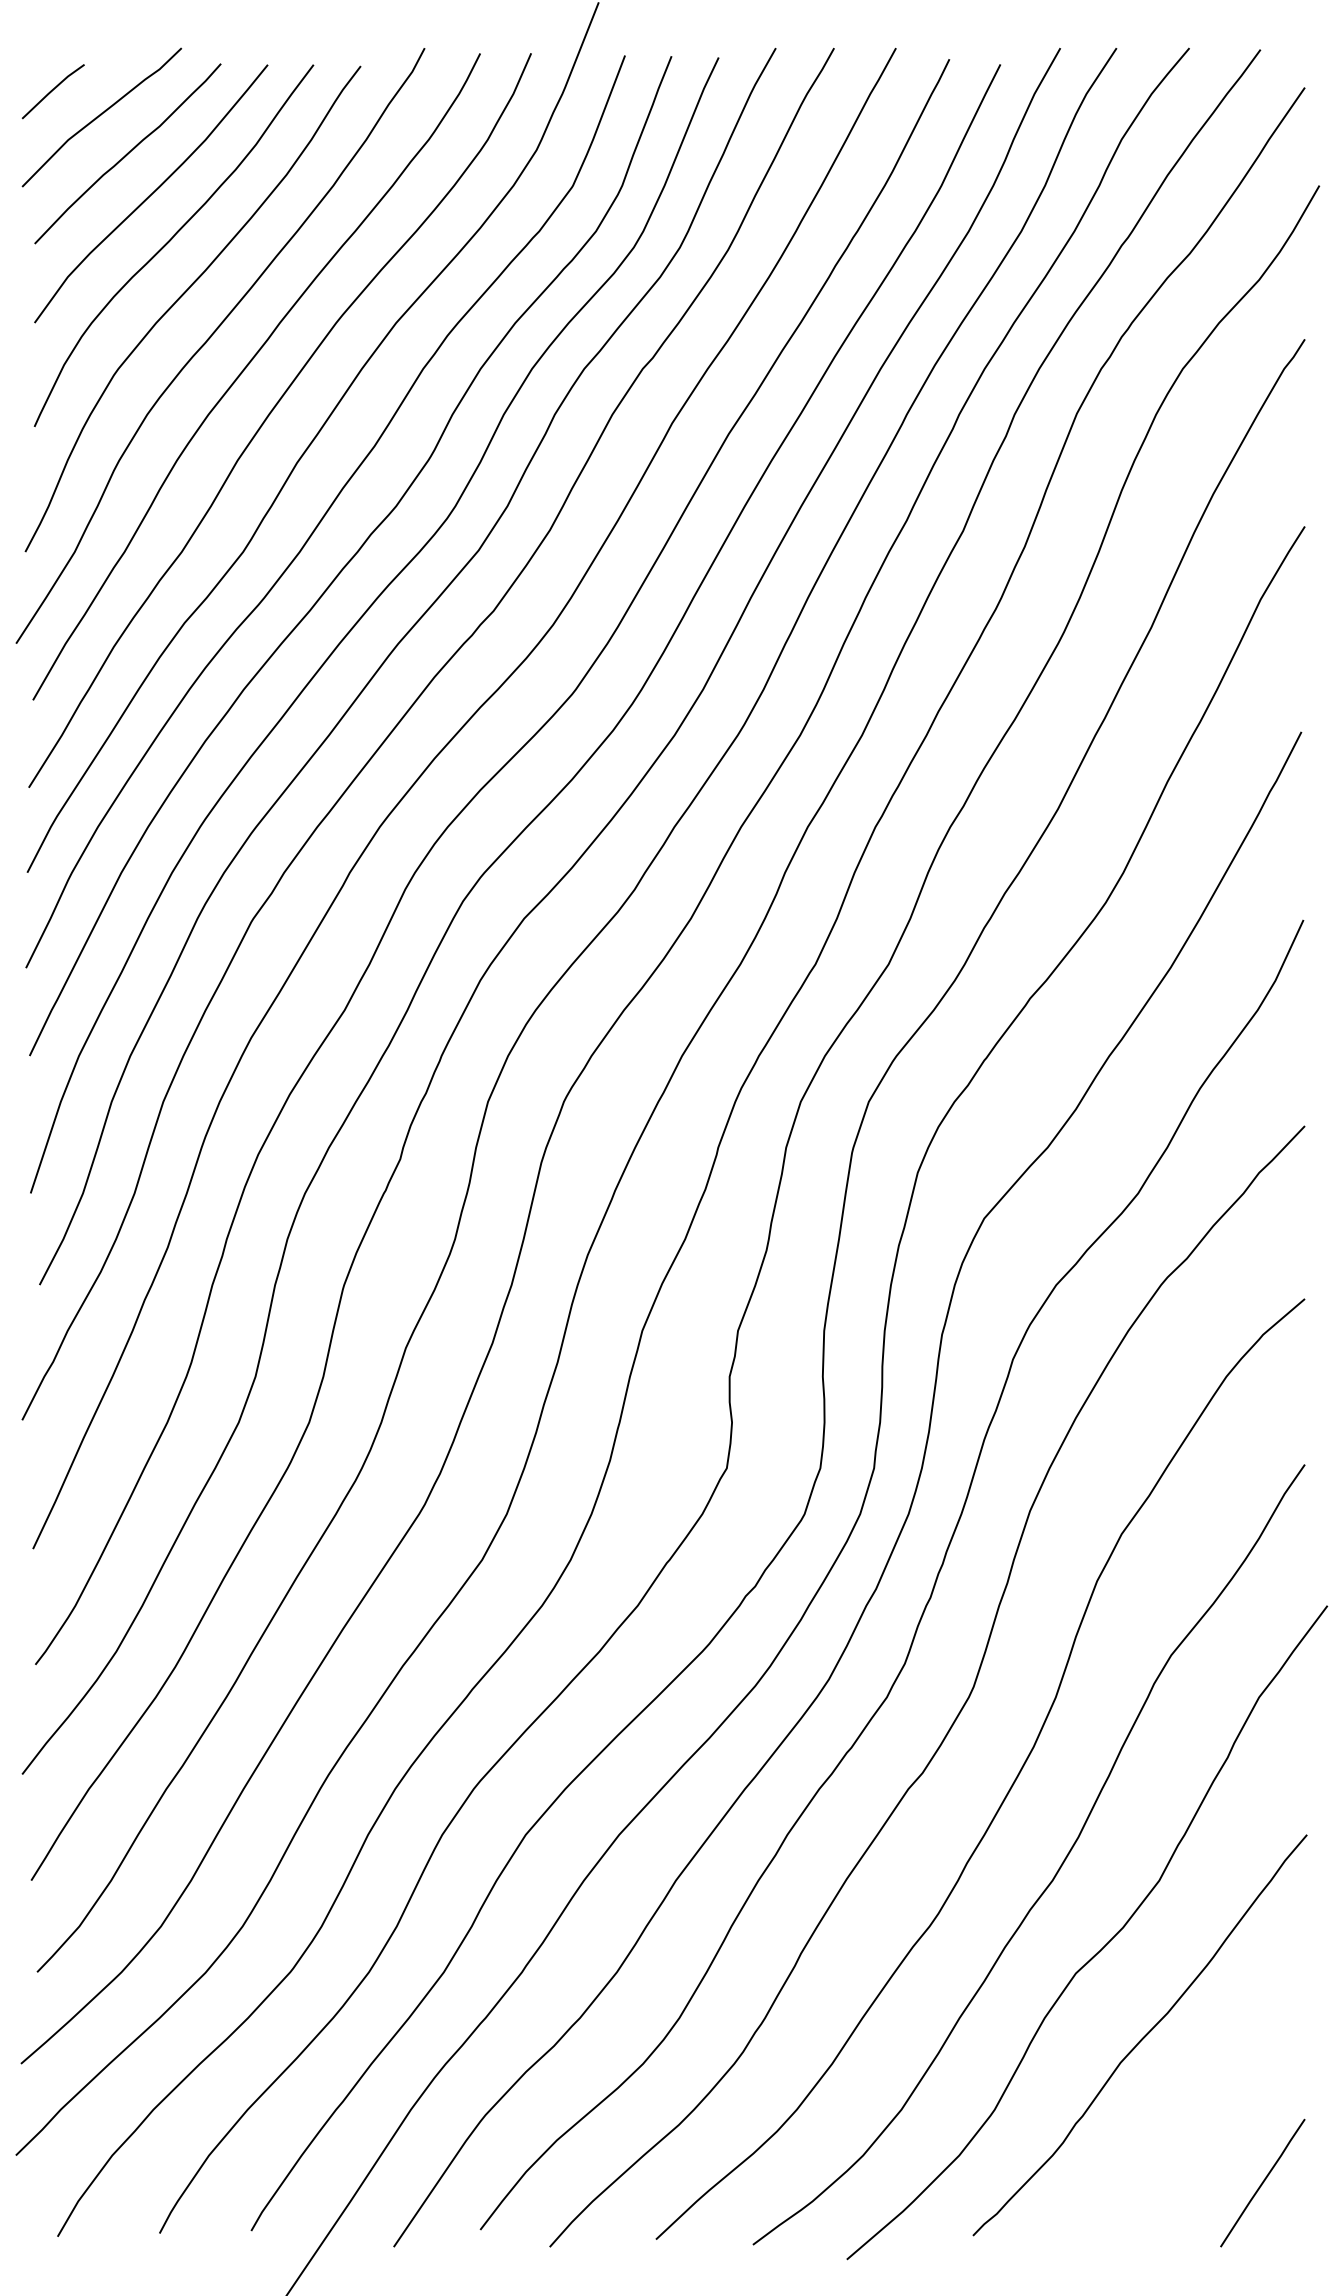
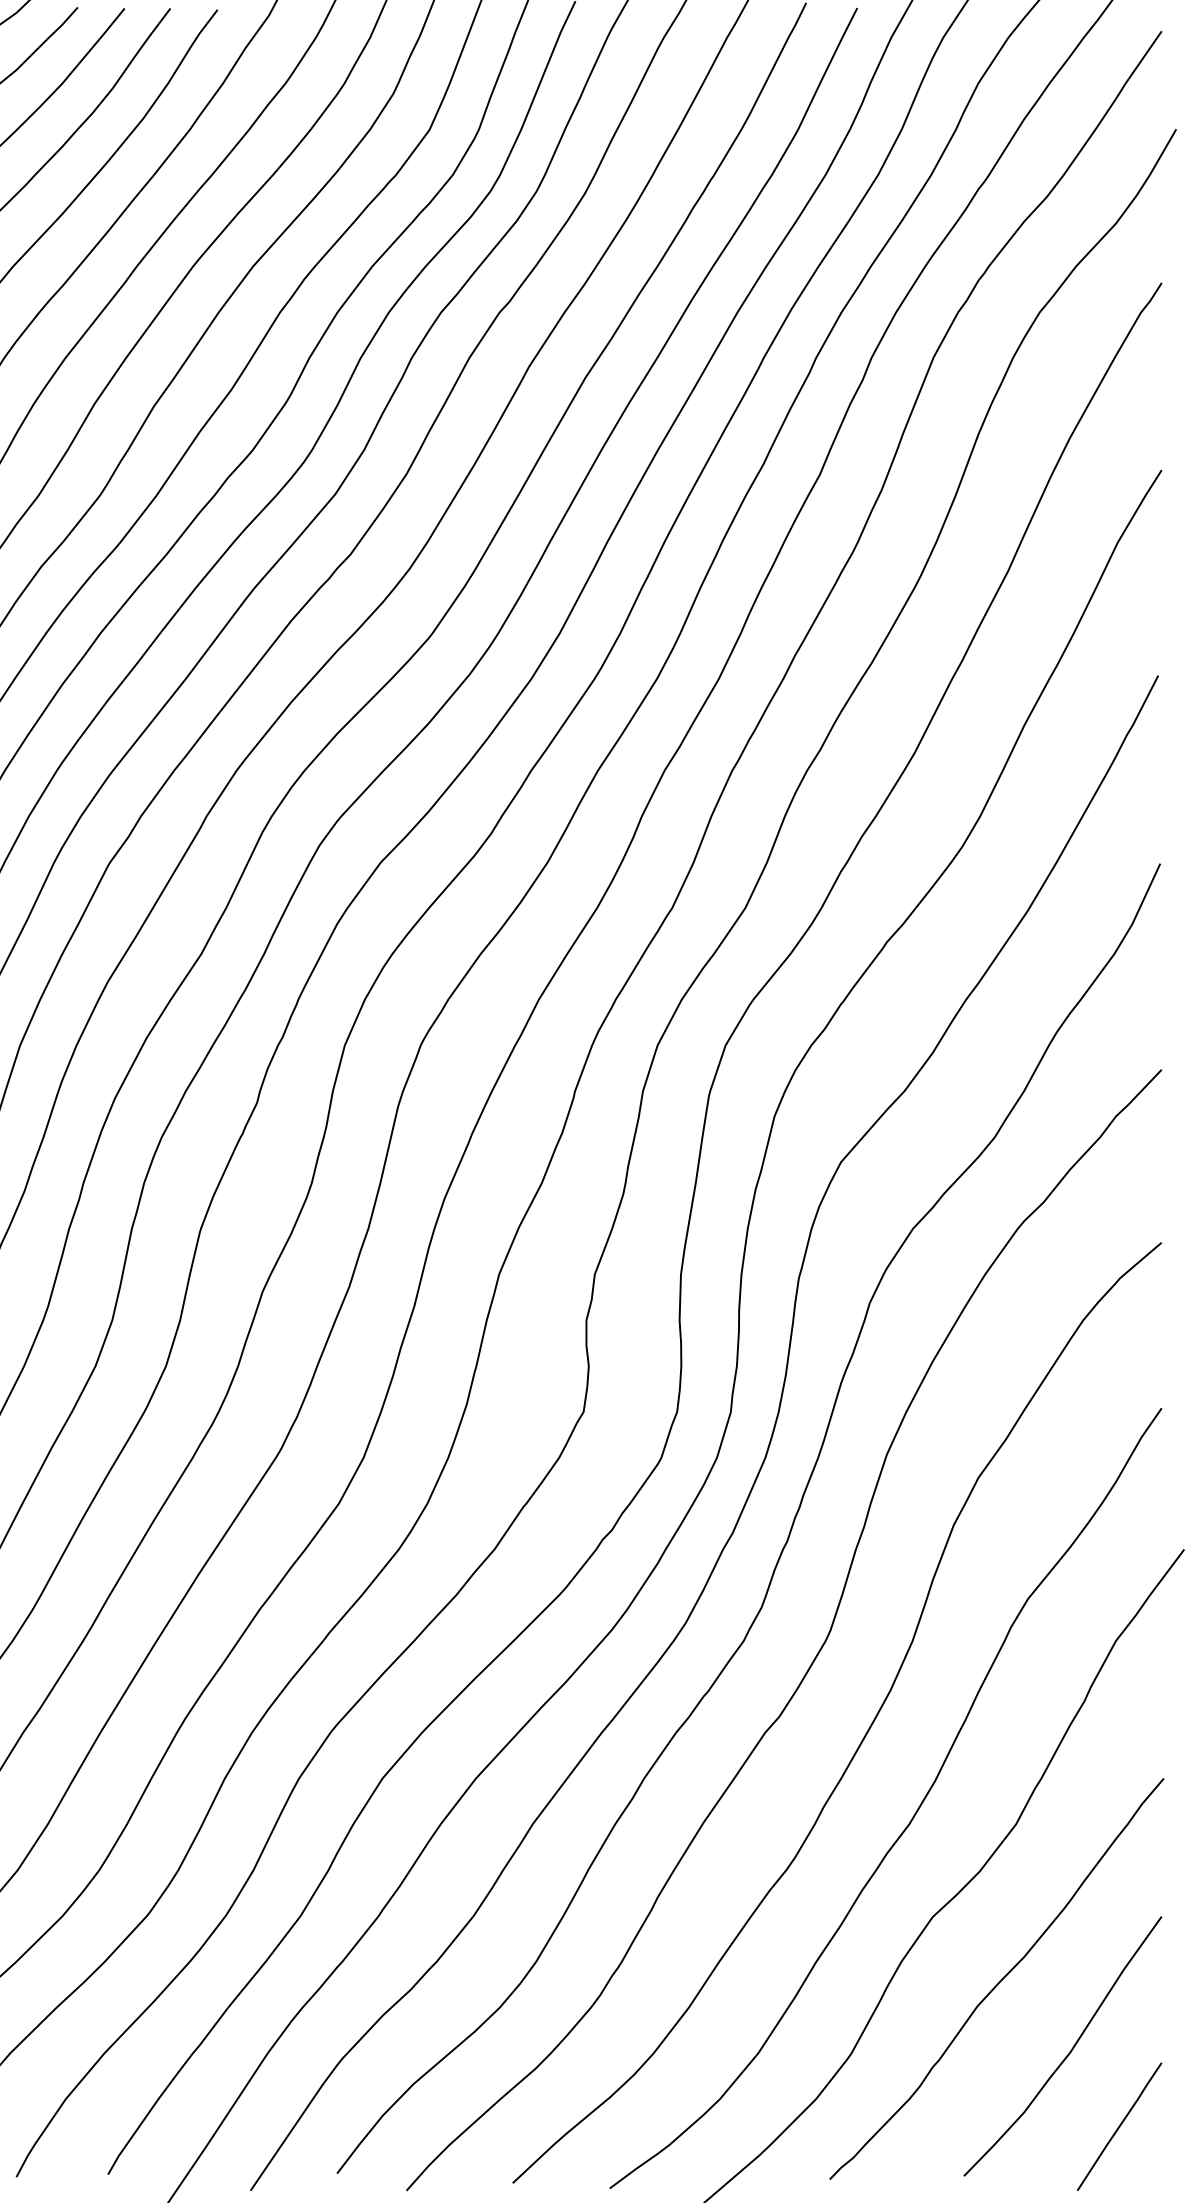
curve: (1213, 2106) -> (1070, 2050), added

